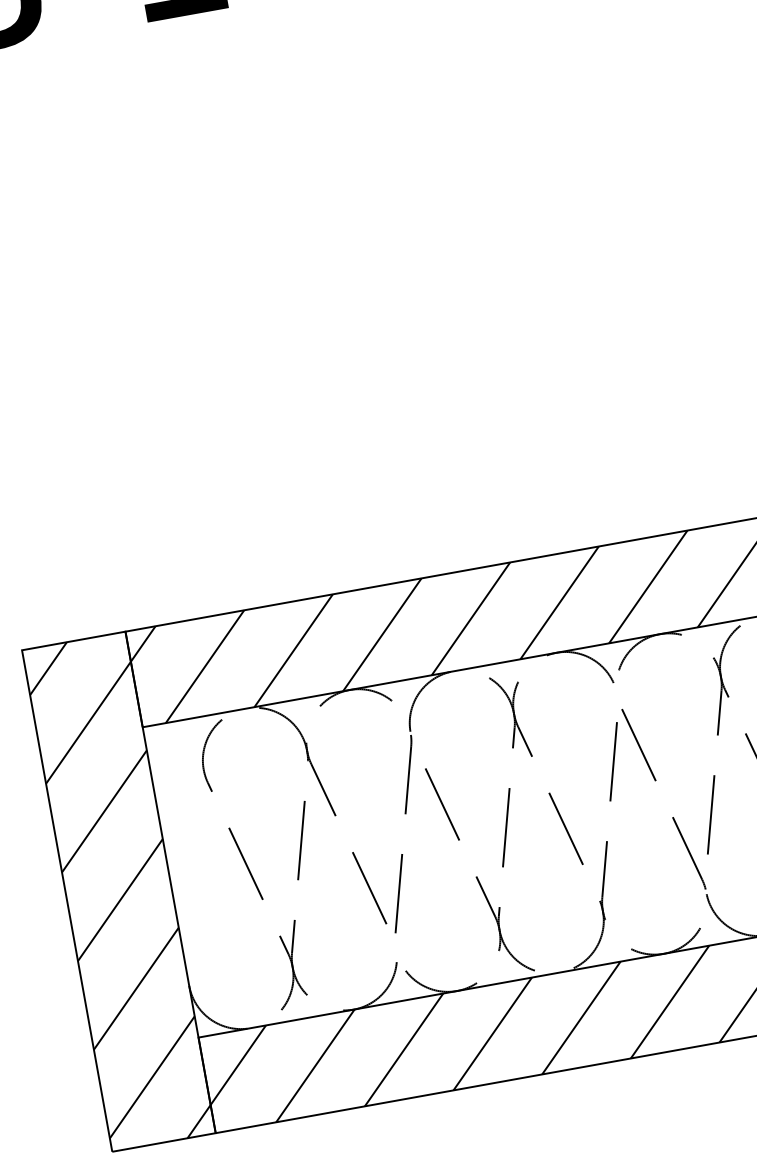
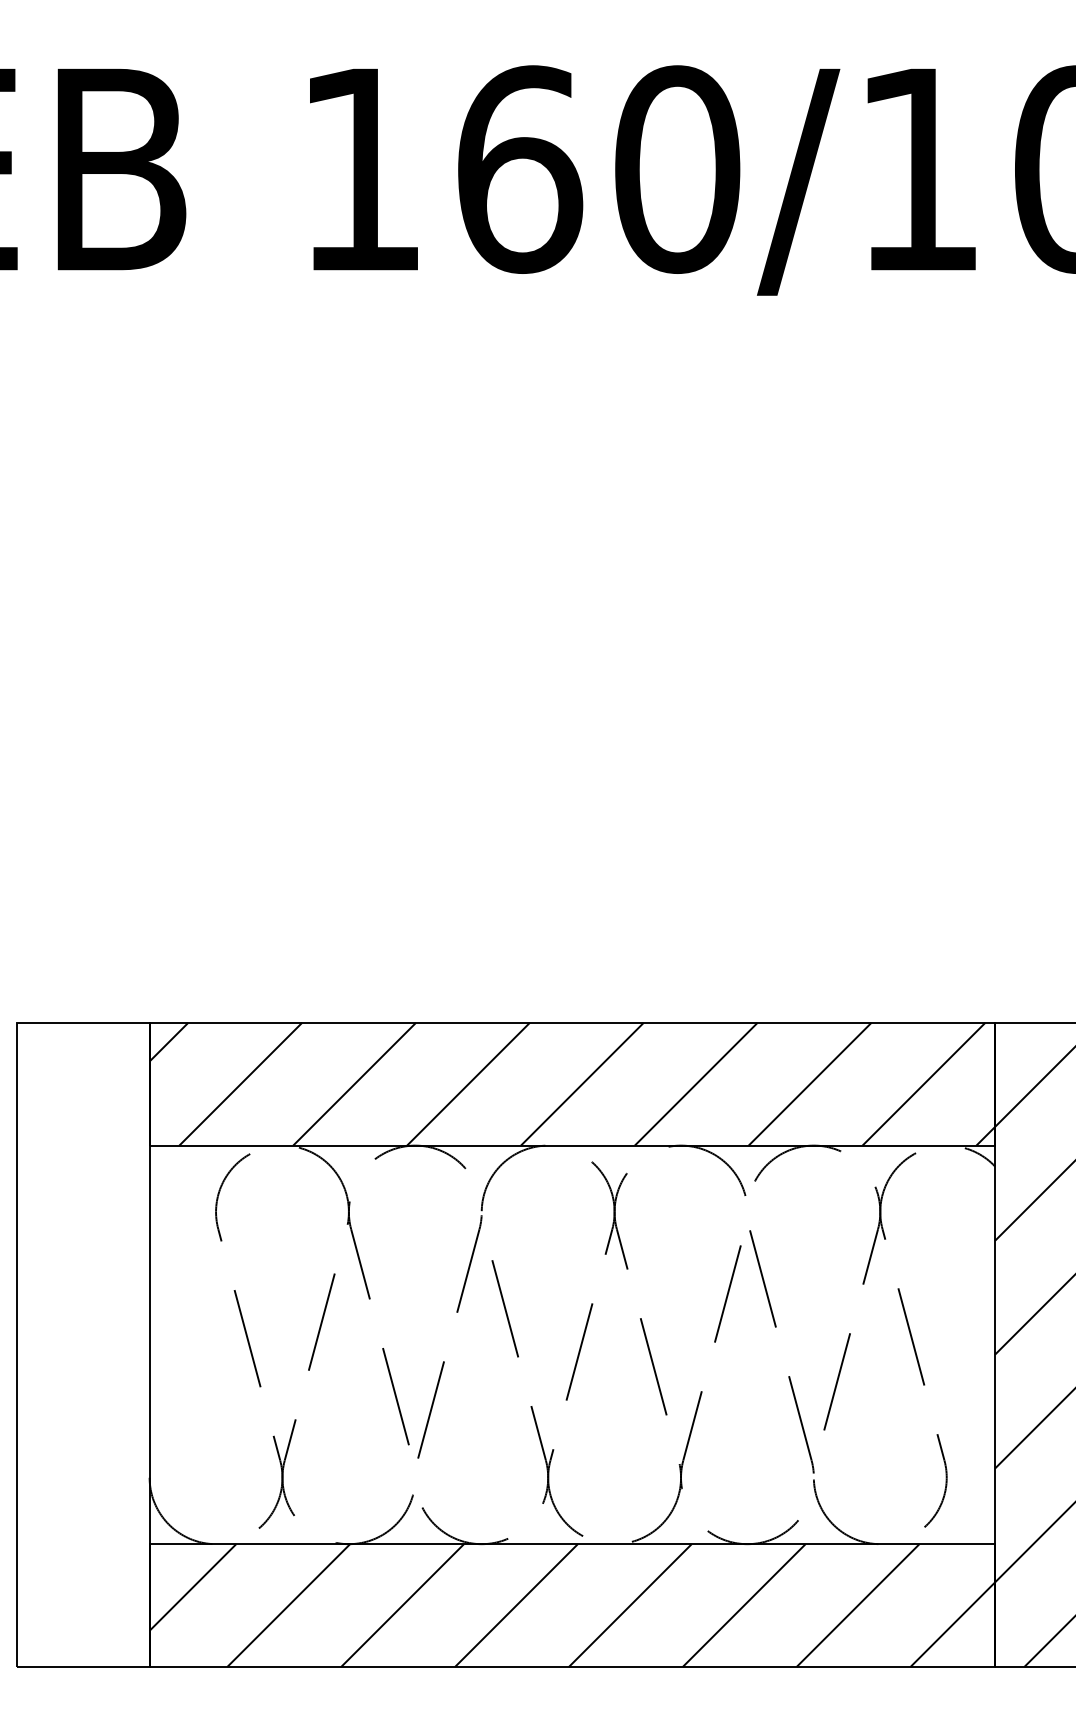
hatch: (118, 891) -> (82, 1344), removed

